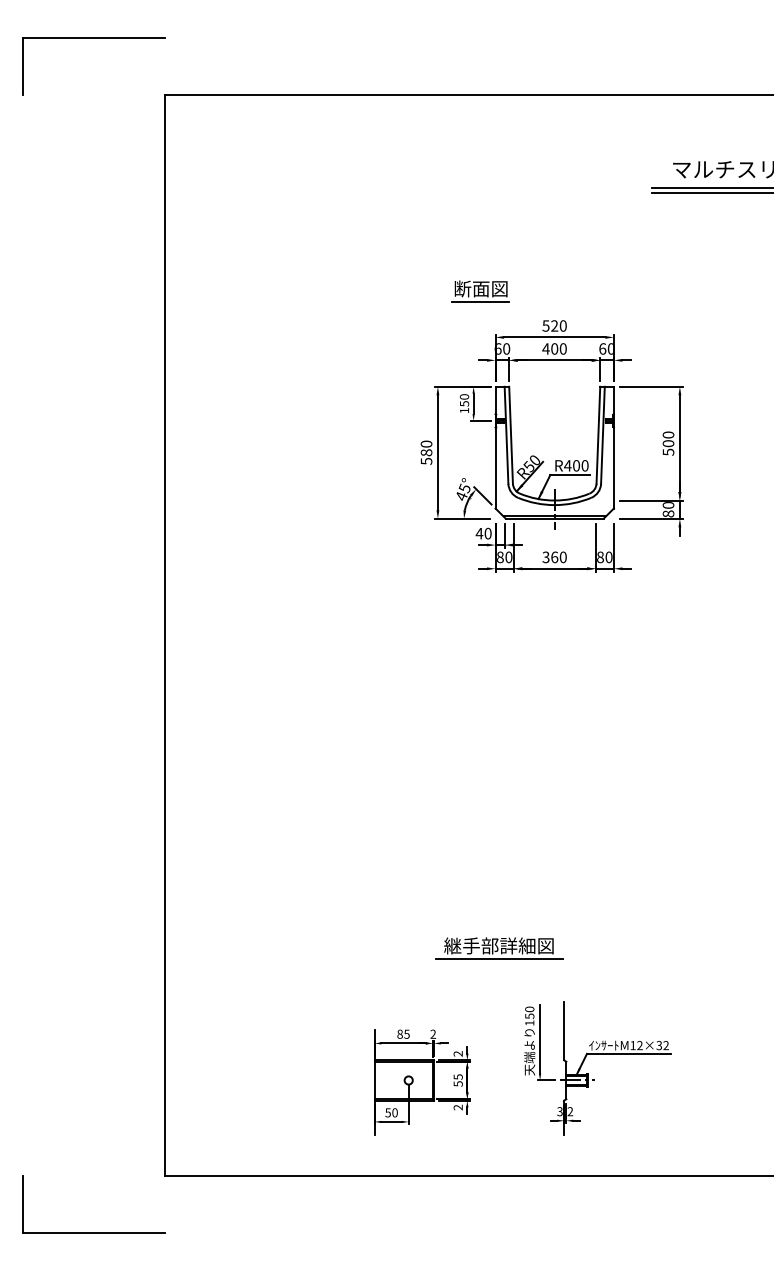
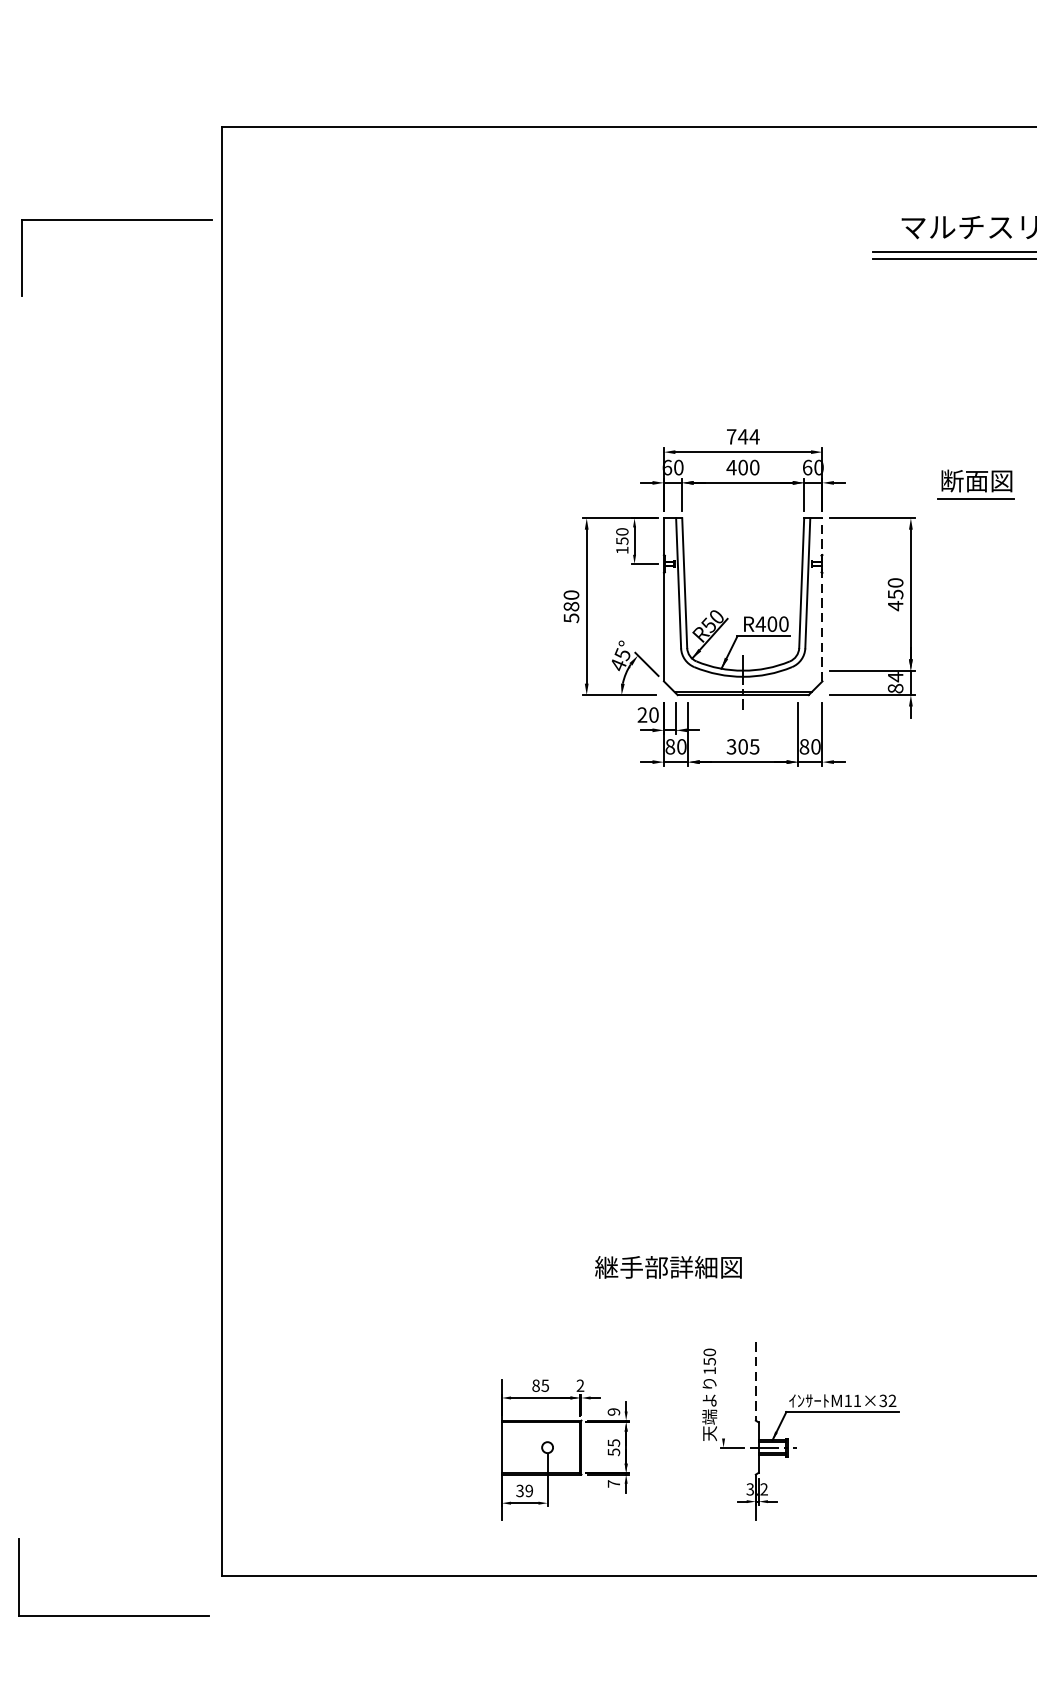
part: (93, 38) -> (115, 220), moved
part: (480, 291) -> (976, 484), moved
text: (554, 325) -> (742, 436), 520 -> 744
line: (613, 447) -> (821, 599), solid -> dashed
text: (668, 448) -> (895, 600), 500 -> 450
text: (668, 505) -> (895, 677), 80 -> 84
text: (479, 533) -> (642, 714), 40 -> 20
text: (558, 556) -> (748, 745), 360 -> 305
line: (498, 959) -> (667, 1285), removed
line: (564, 1031) -> (756, 1382), solid -> dashed
line: (540, 1039) -> (724, 1392), removed
text: (639, 1045) -> (856, 1400), M12×32 -> M11×32
text: (458, 1053) -> (614, 1411), 2 -> 9
text: (457, 1107) -> (612, 1483), 2 -> 7
text: (391, 1112) -> (524, 1490), 50 -> 39
part: (93, 1232) -> (113, 1615), moved

